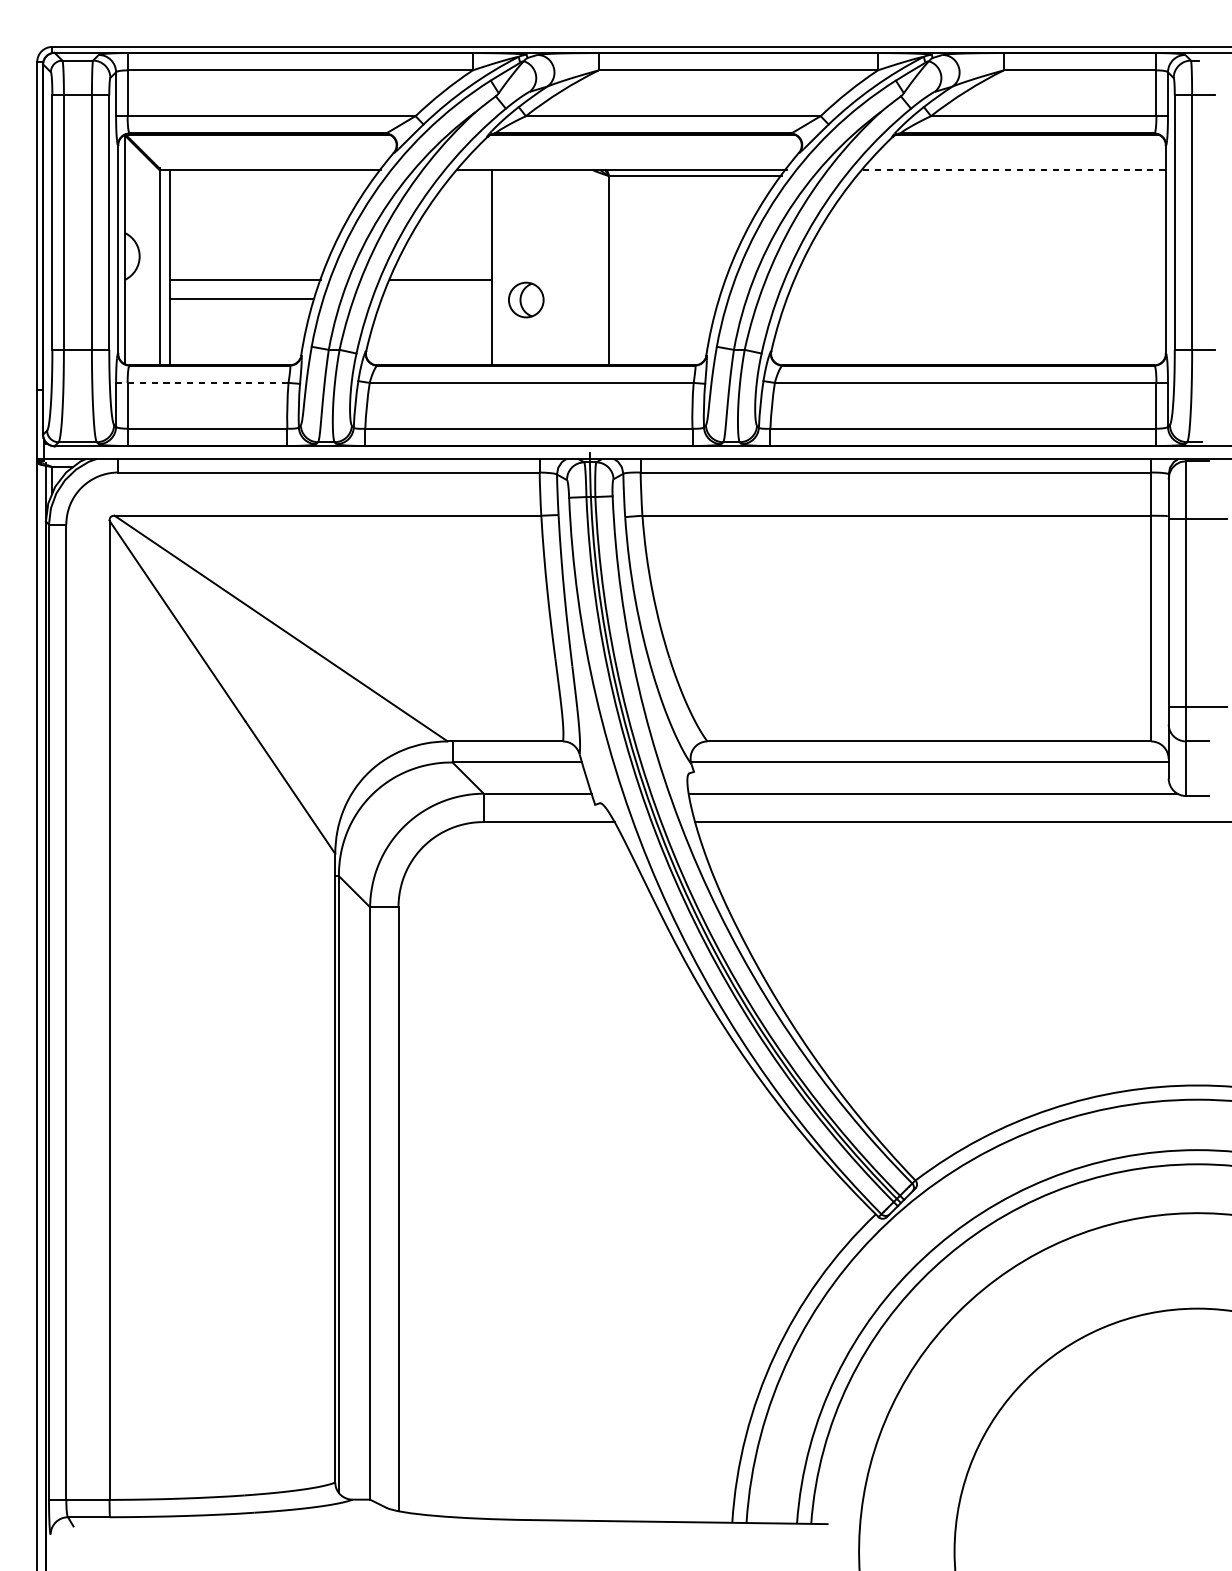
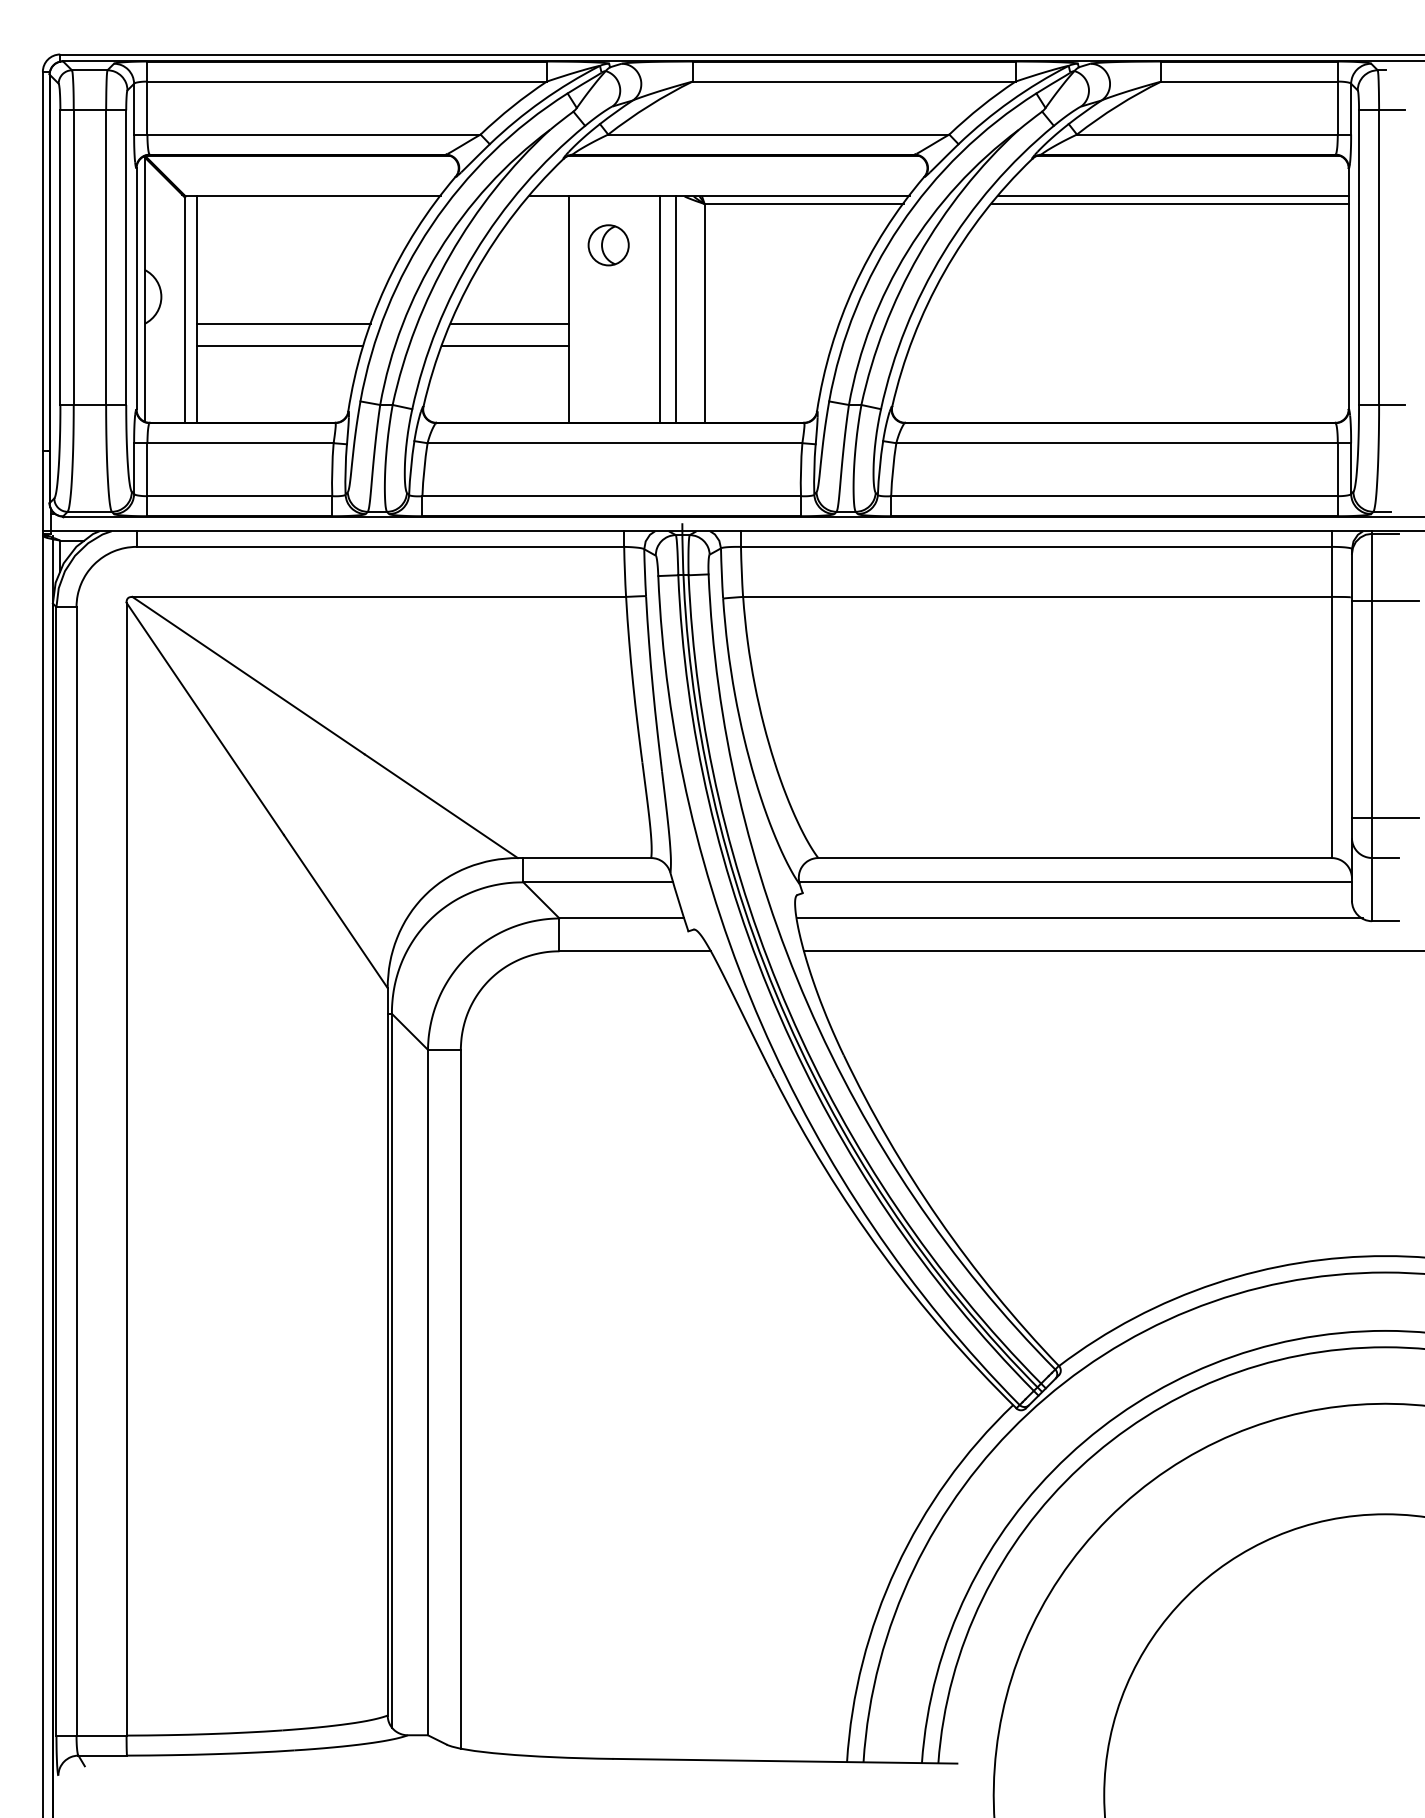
line: (1015, 169) -> (1174, 196), dashed -> solid
line: (1010, 176) -> (1169, 204), added
line: (571, 267) -> (660, 309), added
line: (584, 267) -> (675, 309), added
line: (437, 298) -> (505, 345), added
part: (526, 300) -> (608, 245), moved
line: (202, 383) -> (233, 443), dashed -> solid

